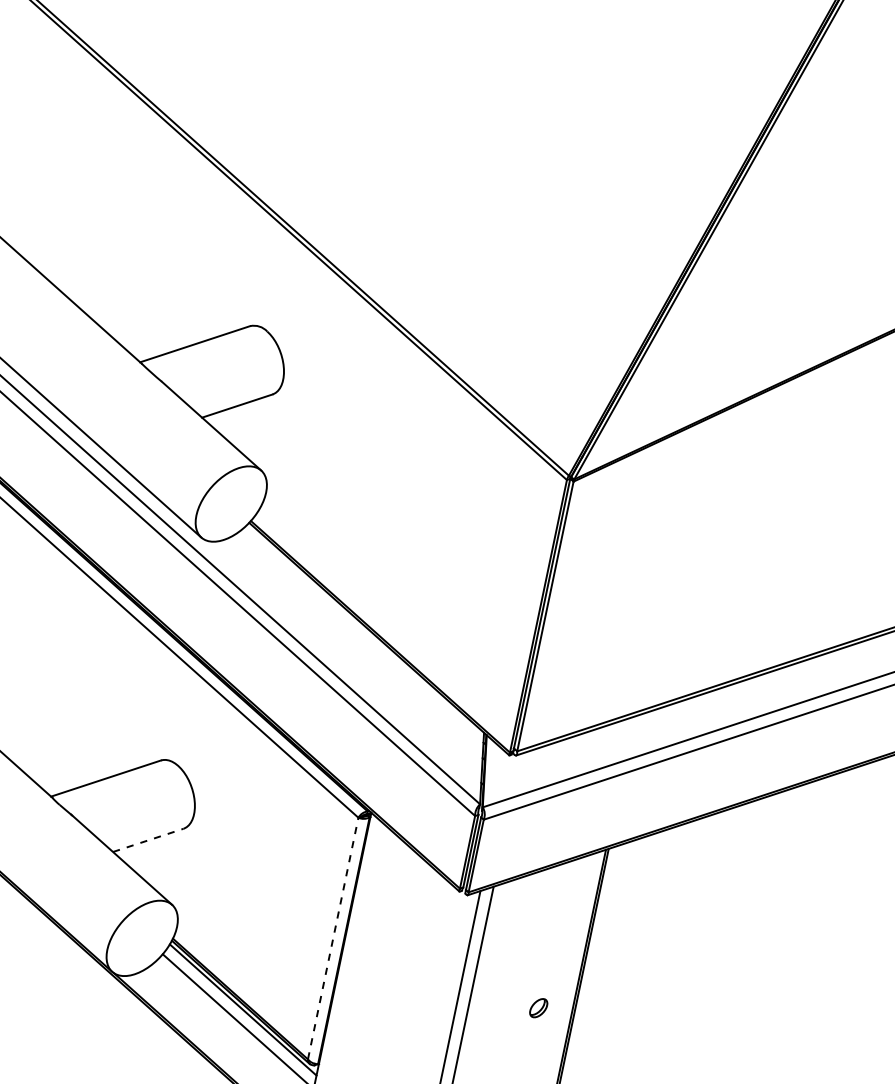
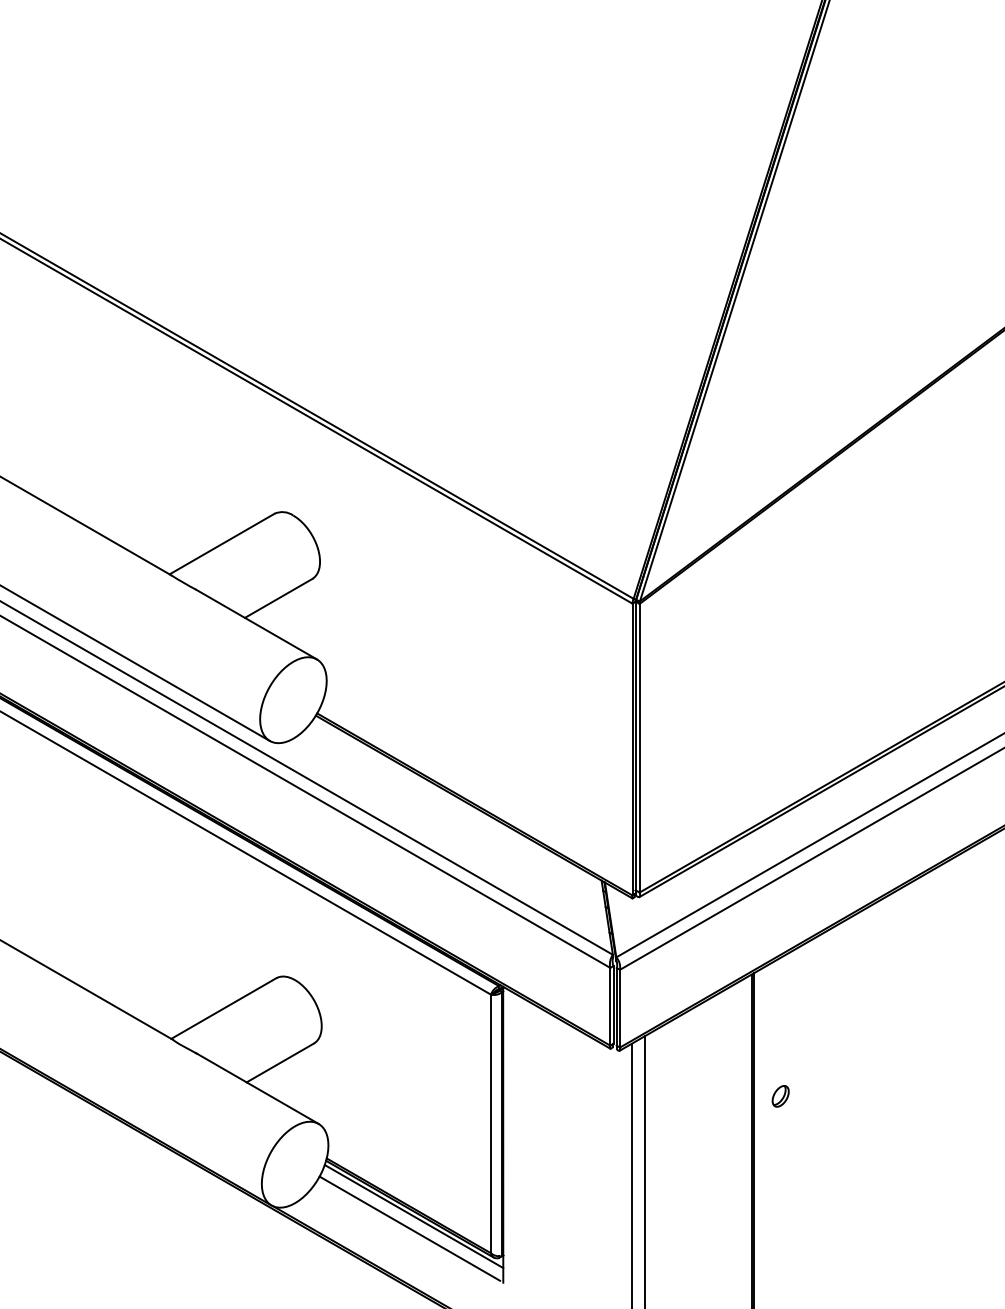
line: (148, 840) -> (280, 1062), dashed -> solid
line: (333, 938) -> (491, 1123), dashed -> solid
part: (538, 1008) -> (780, 1096), moved

